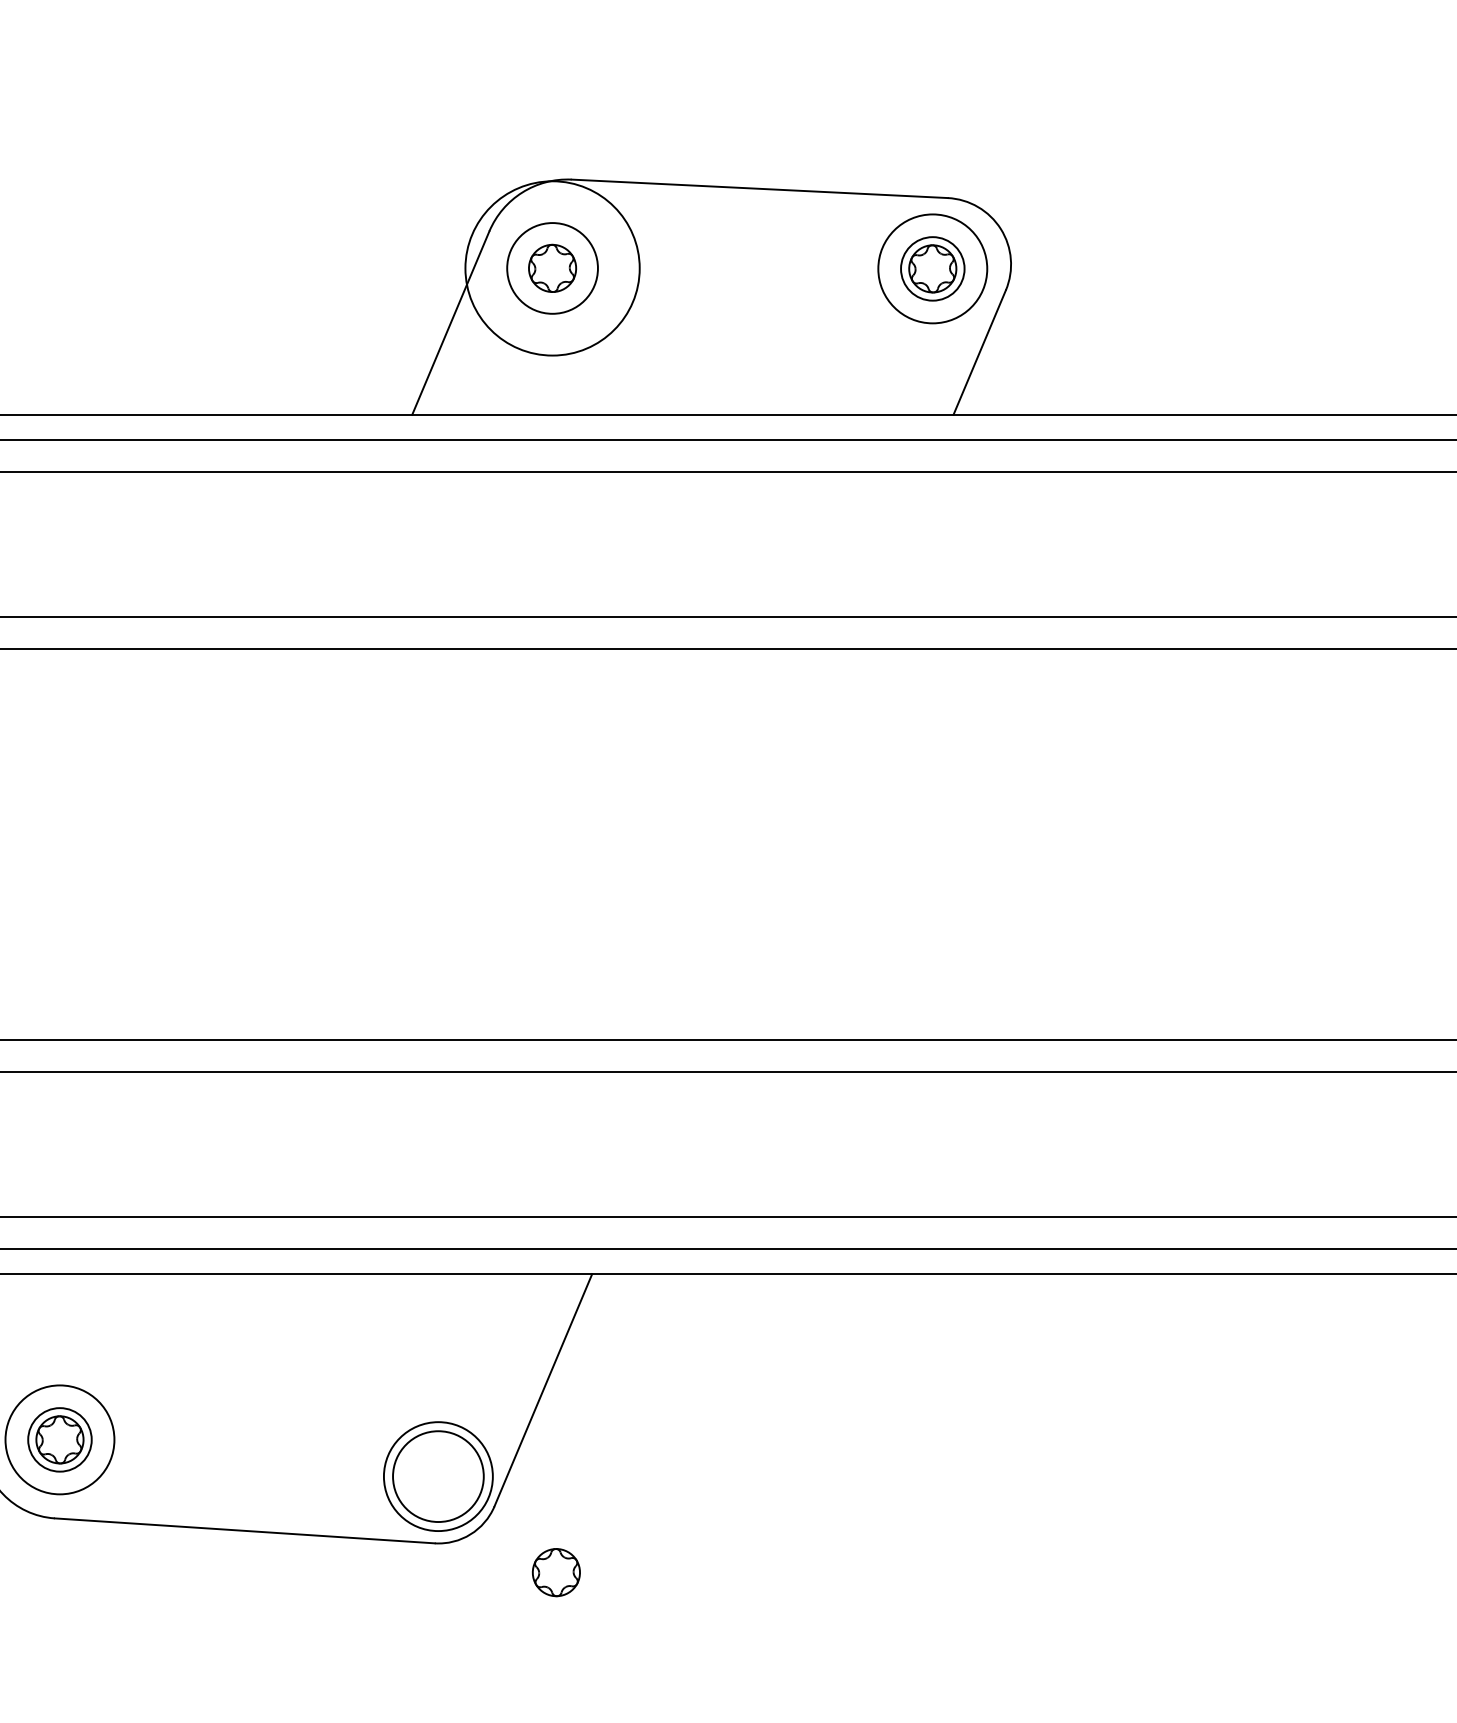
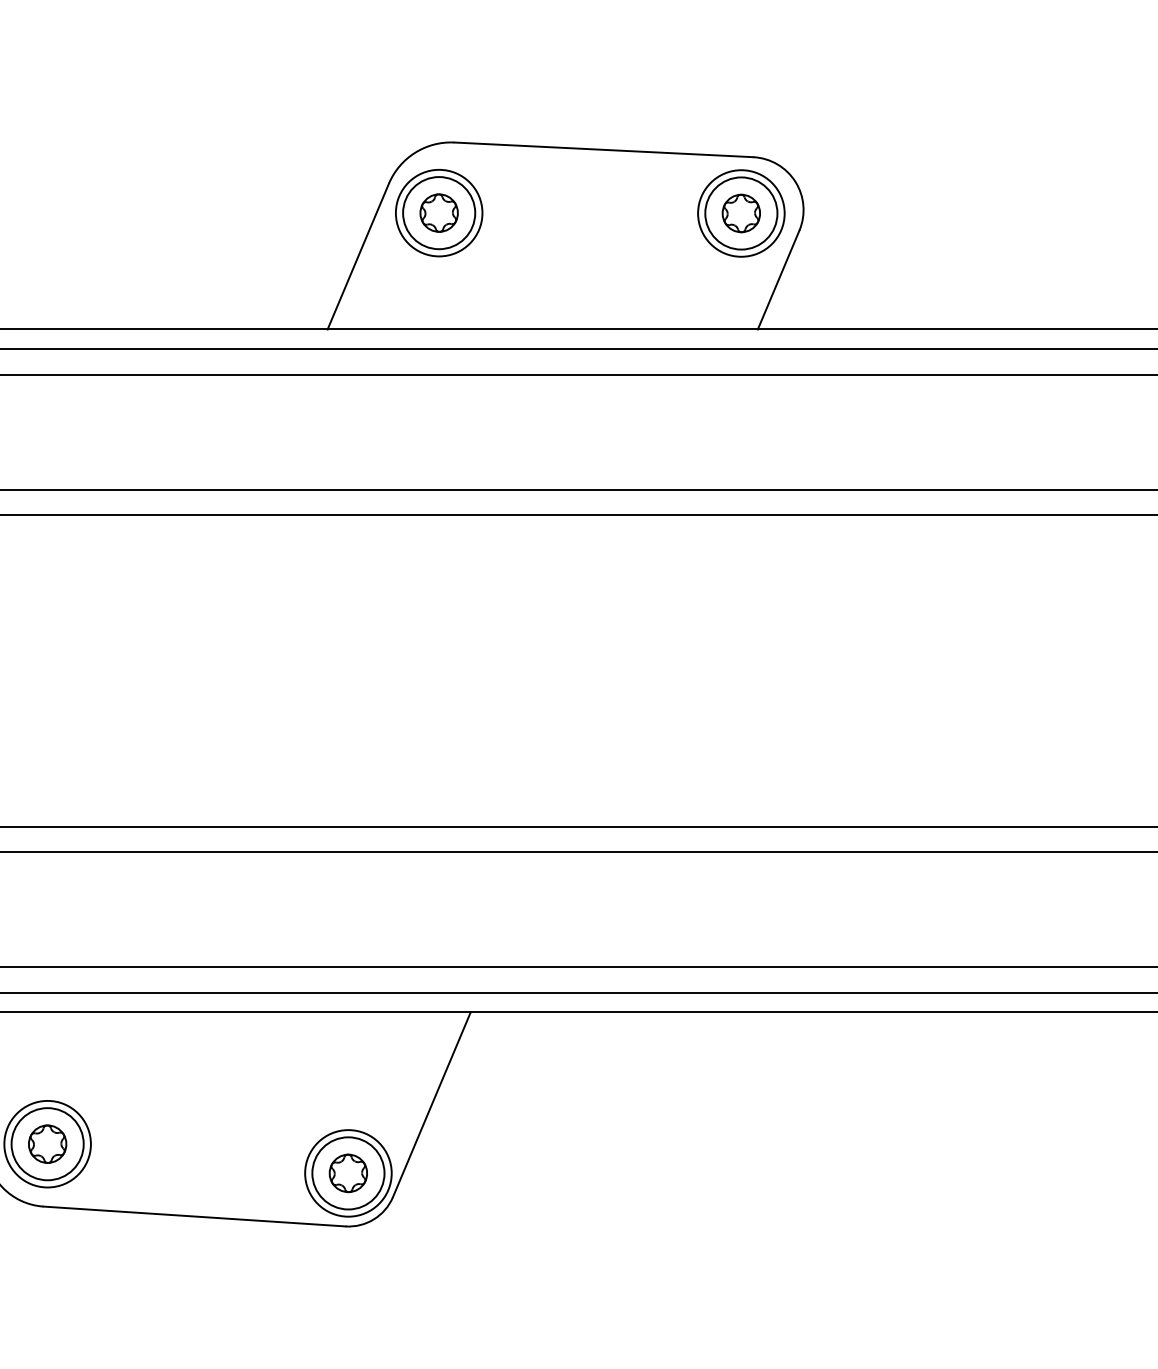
circle: (552, 267) -> (439, 212), size x0.62
circle: (932, 268) -> (741, 213), size x1.43
circle: (59, 1439) -> (47, 1143), size x1.43
part: (556, 1572) -> (348, 1173), moved

